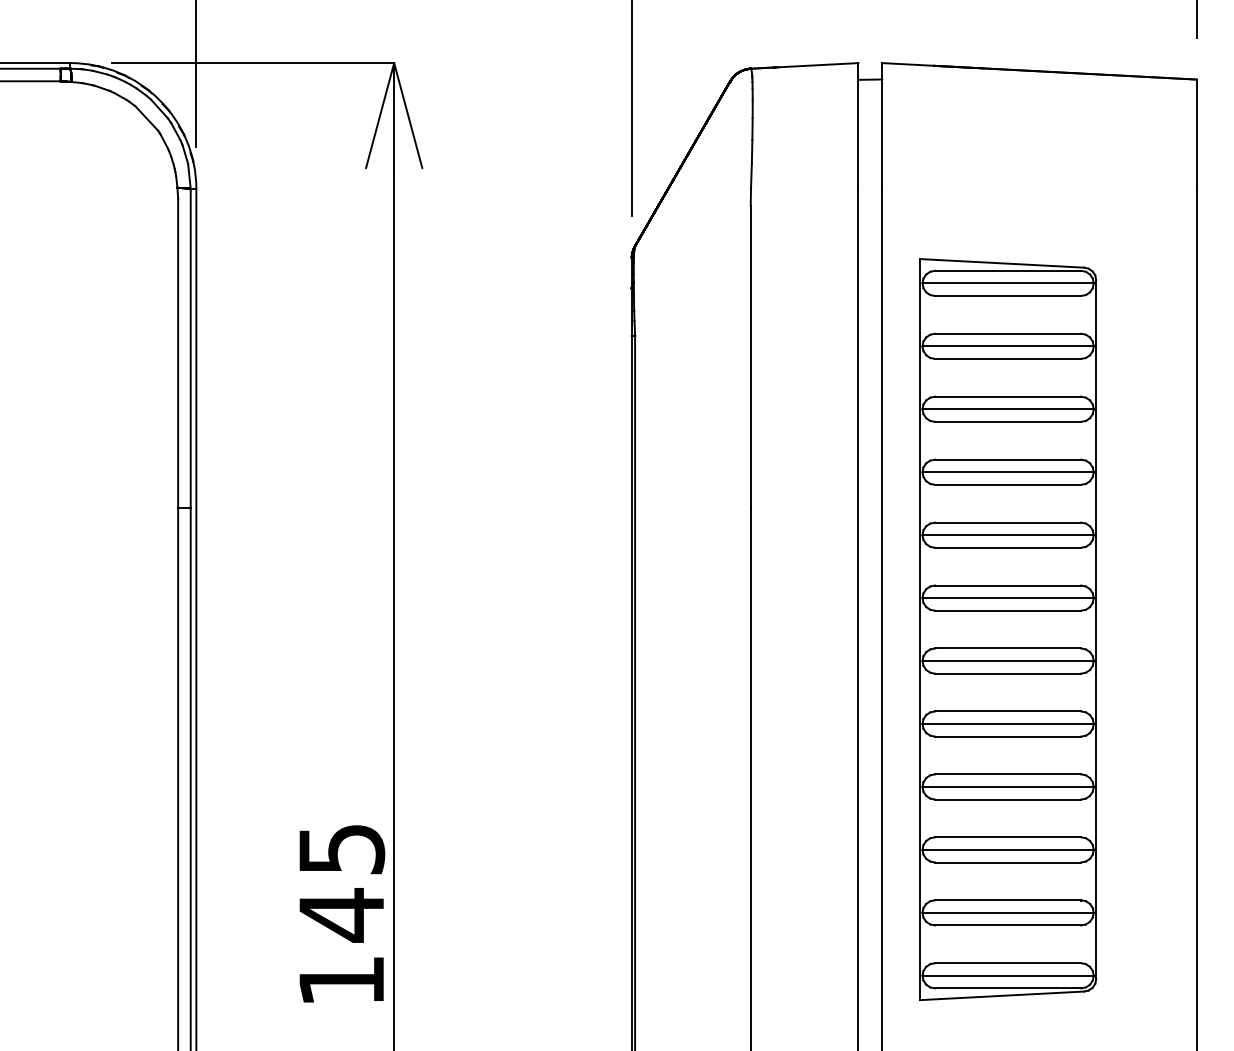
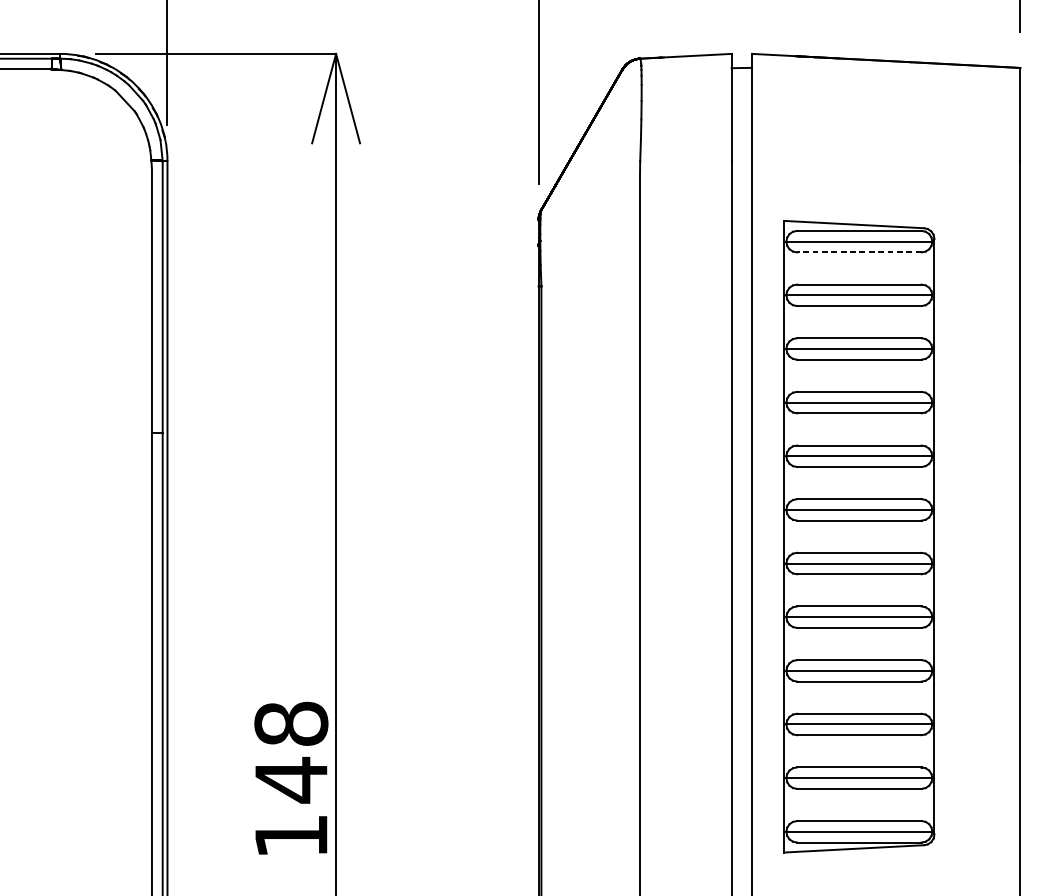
line: (1007, 296) -> (858, 252), solid -> dashed
text: (341, 849) -> (291, 724), 145 -> 148

